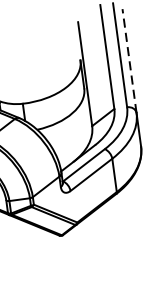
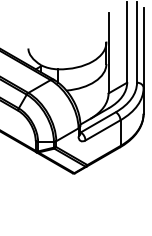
line: (129, 60) -> (143, 47), dashed -> solid

